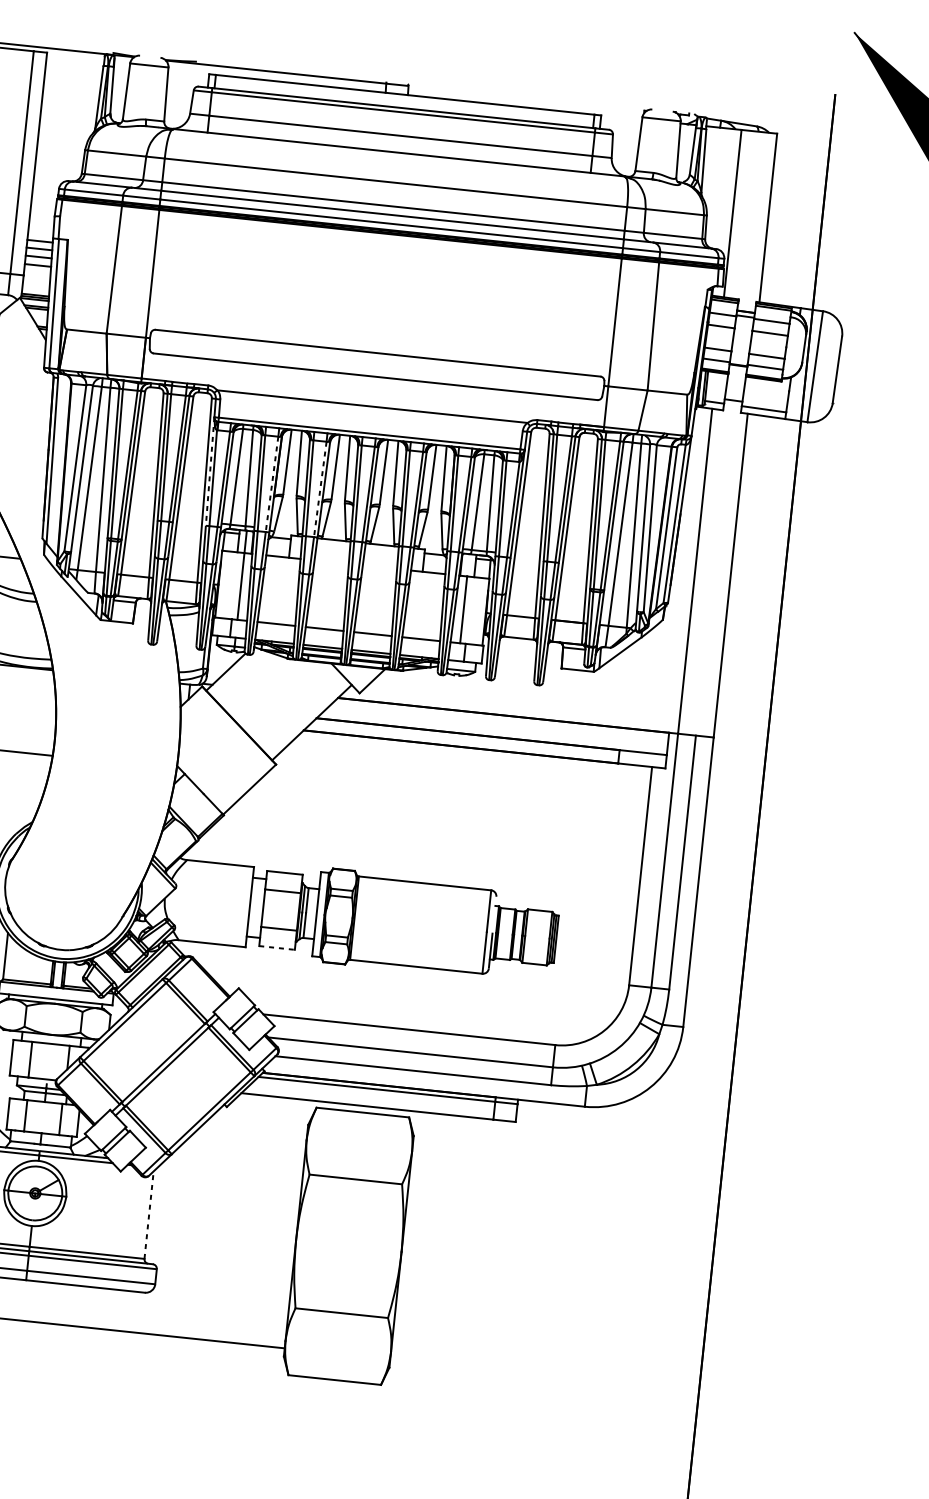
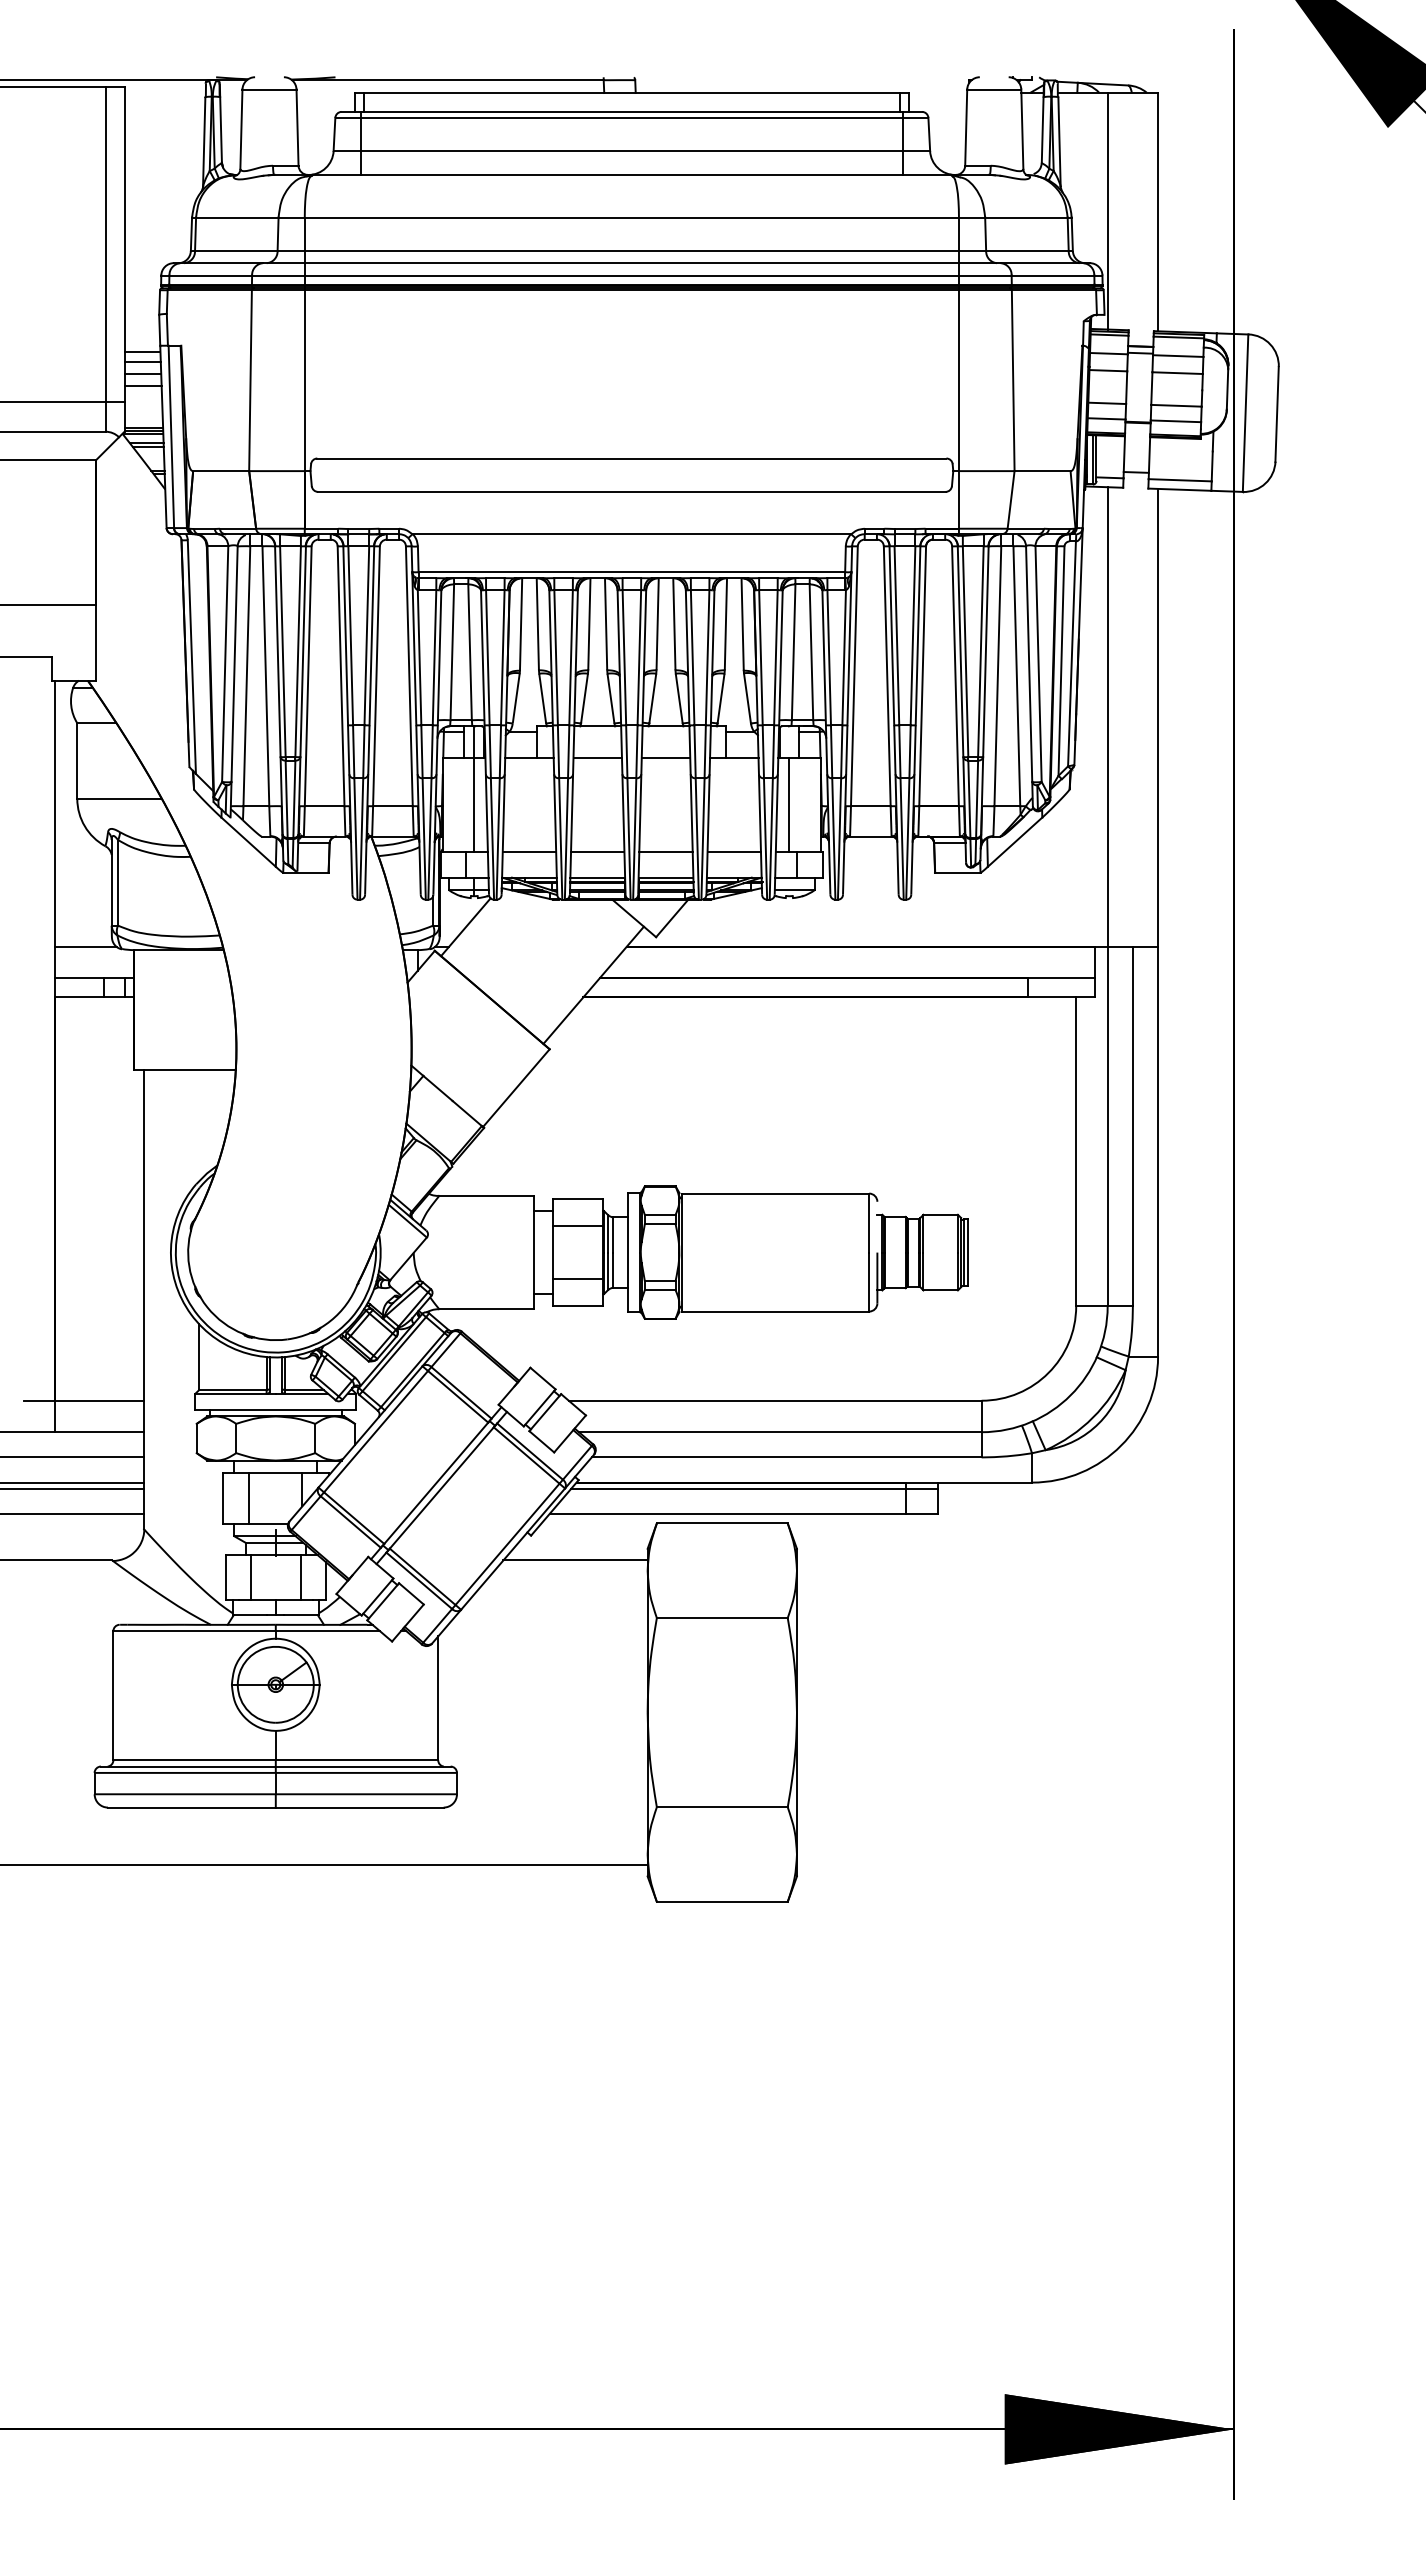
line: (210, 471) -> (414, 648), dashed -> solid
line: (271, 484) -> (502, 657), dashed -> solid
line: (320, 489) -> (571, 657), dashed -> solid
line: (331, 561) -> (597, 757), added
line: (379, 566) -> (665, 757), added
line: (277, 947) -> (578, 1305), dashed -> solid
line: (256, 1127) -> (575, 1560), added
line: (149, 1215) -> (438, 1698), dashed -> solid

